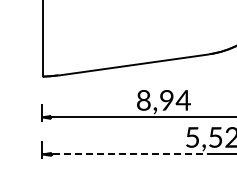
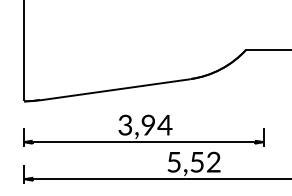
text: (143, 99) -> (125, 124), 8,94 -> 3,94
line: (126, 154) -> (108, 179), dashed -> solid

